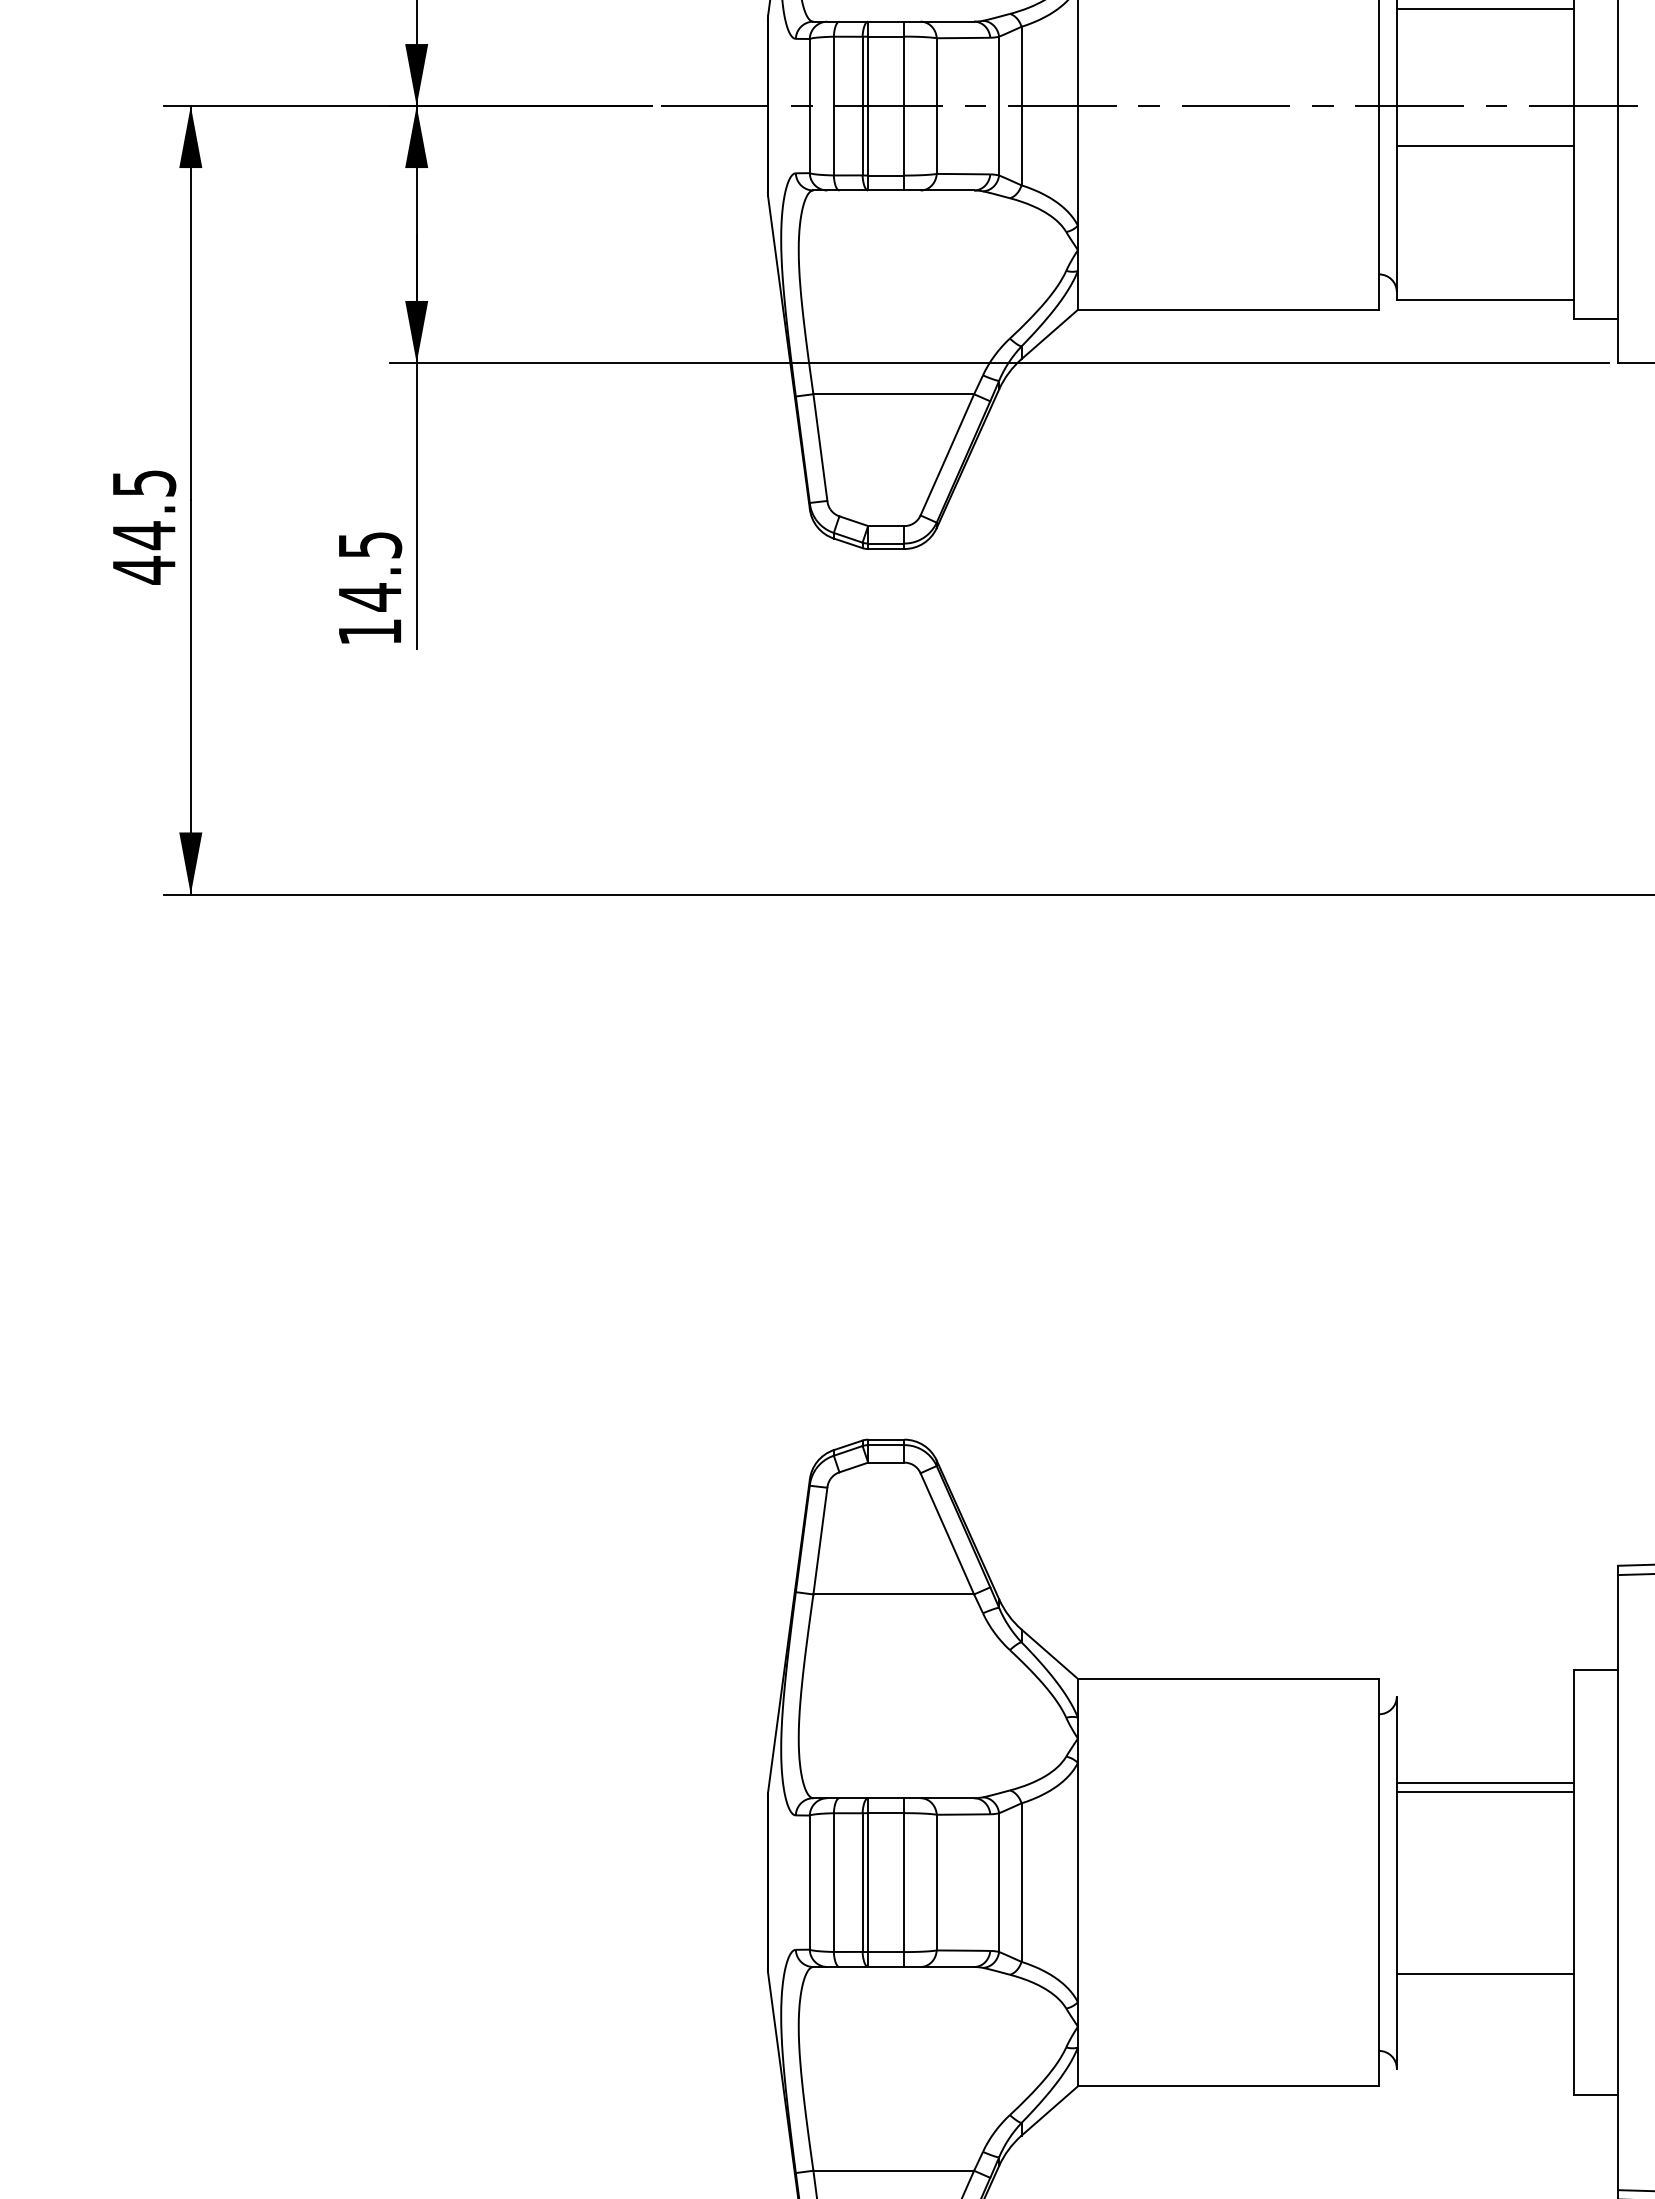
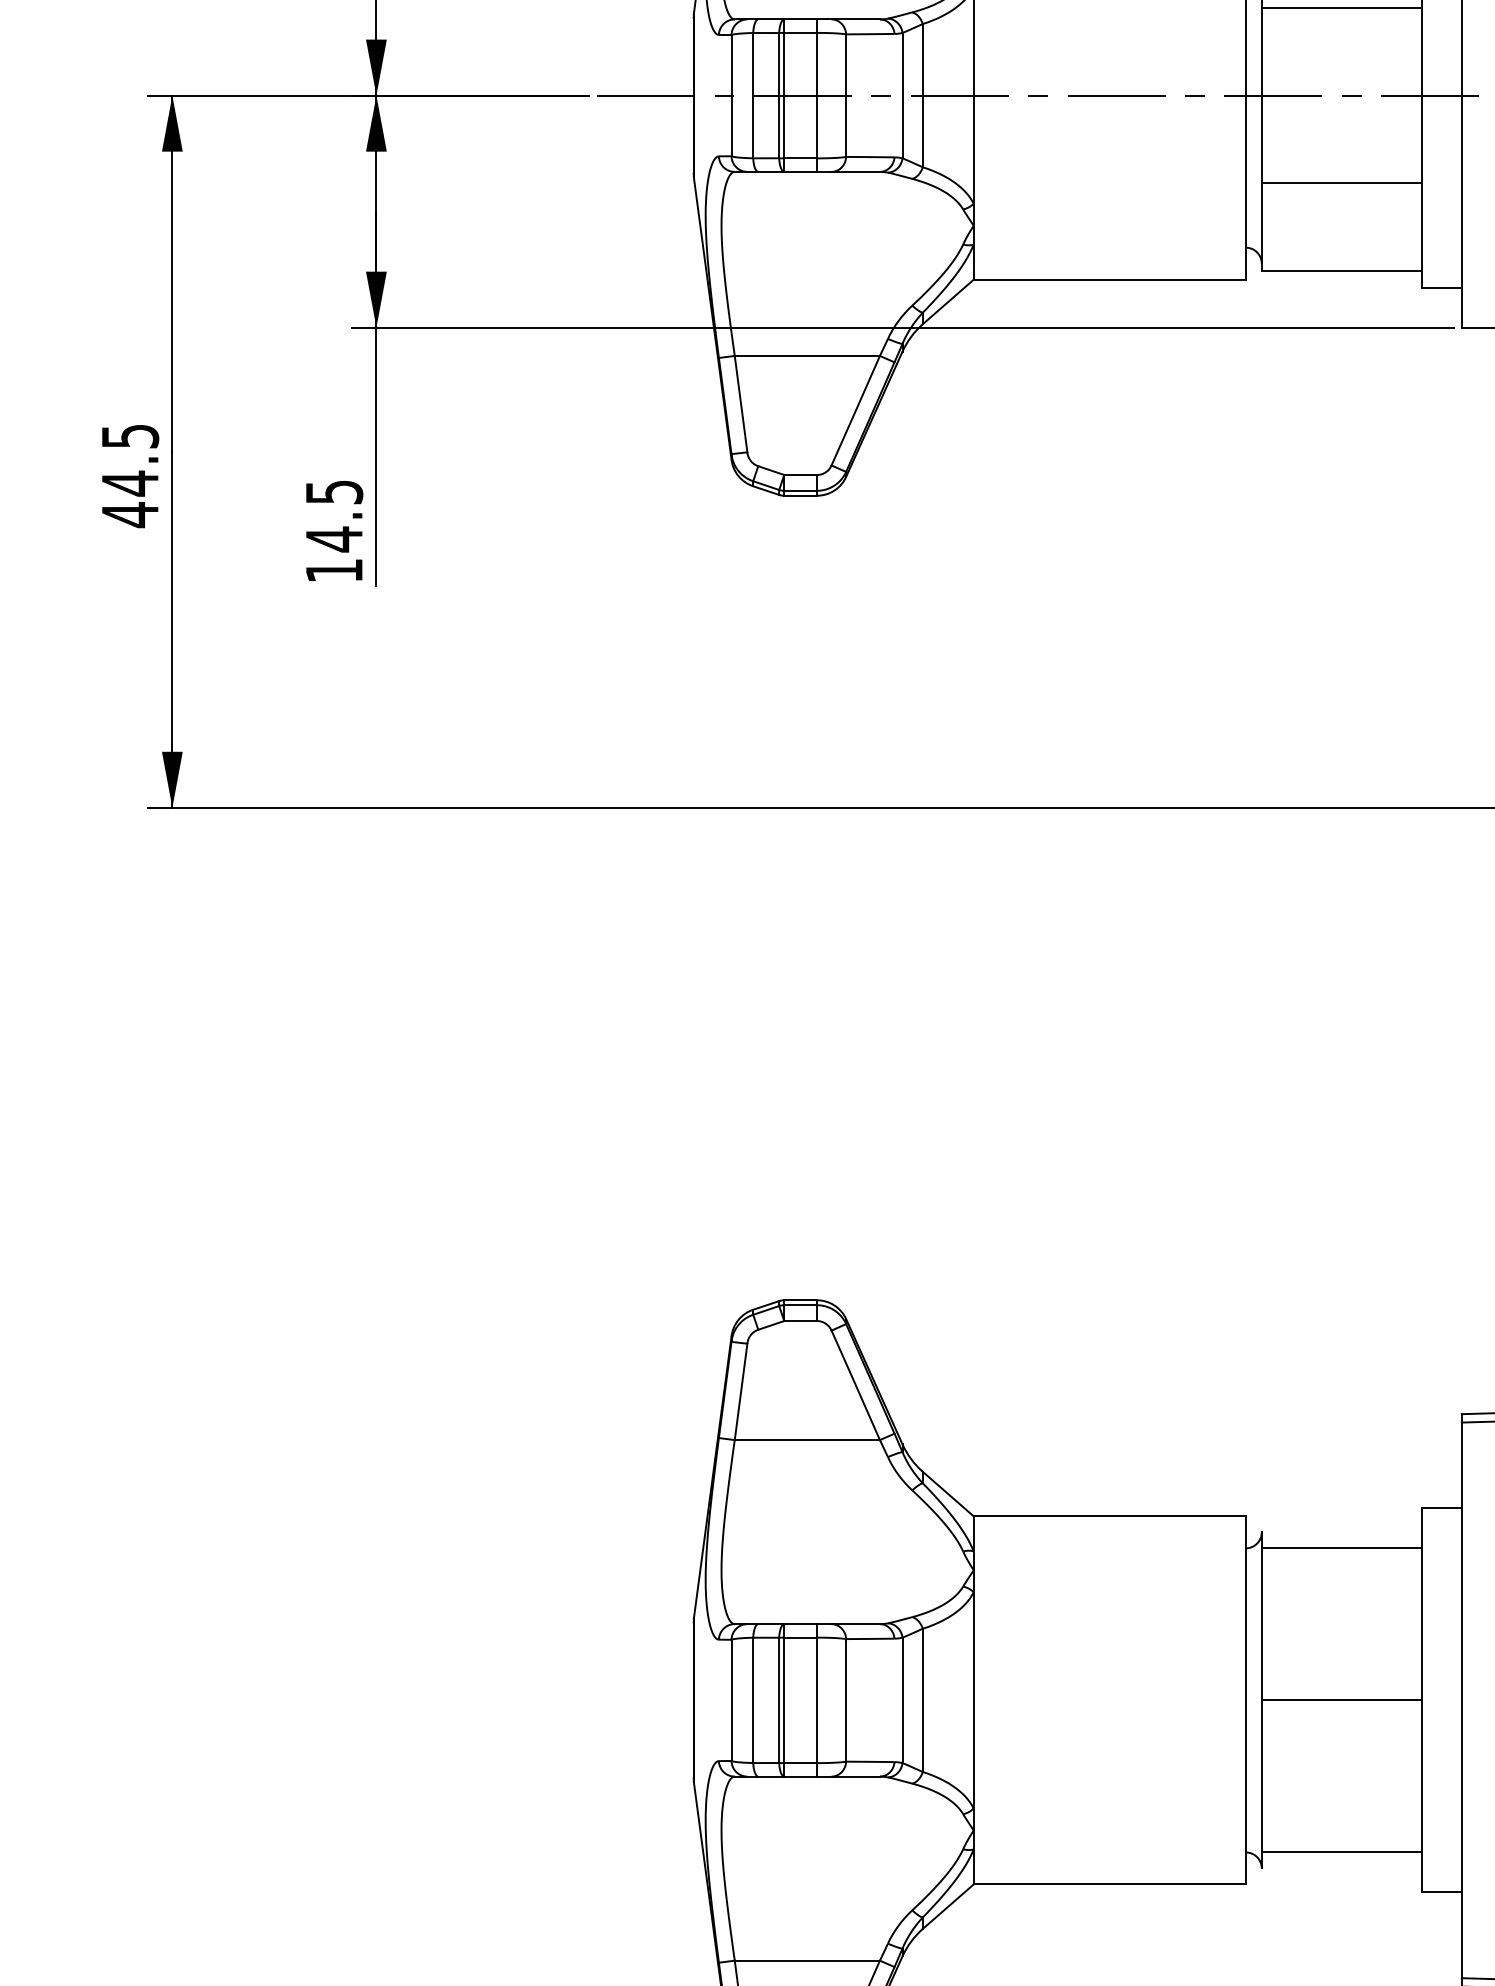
line: (1485, 146) -> (1341, 183), moved
line: (1485, 1783) -> (1341, 1548), moved
line: (1485, 1791) -> (1341, 1700), moved
line: (1485, 1973) -> (1341, 1852), moved

